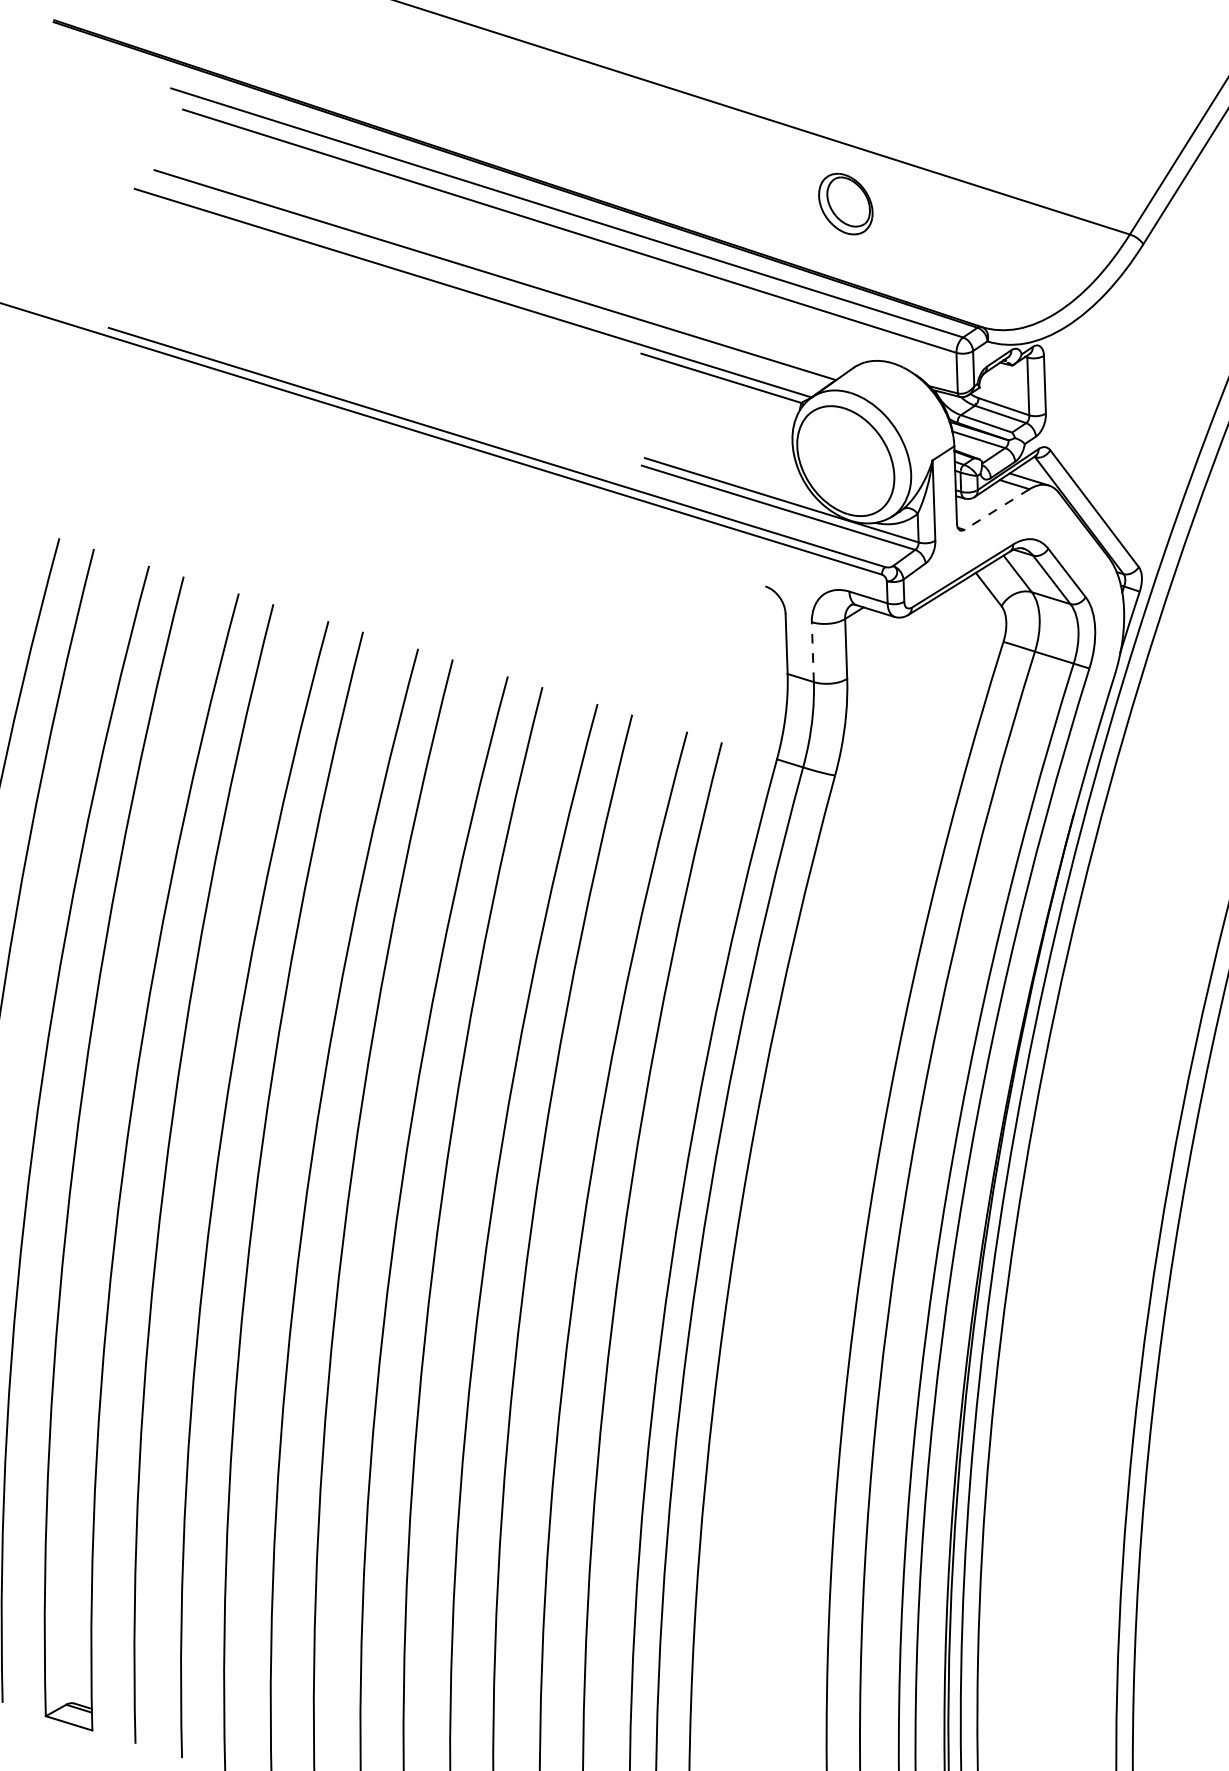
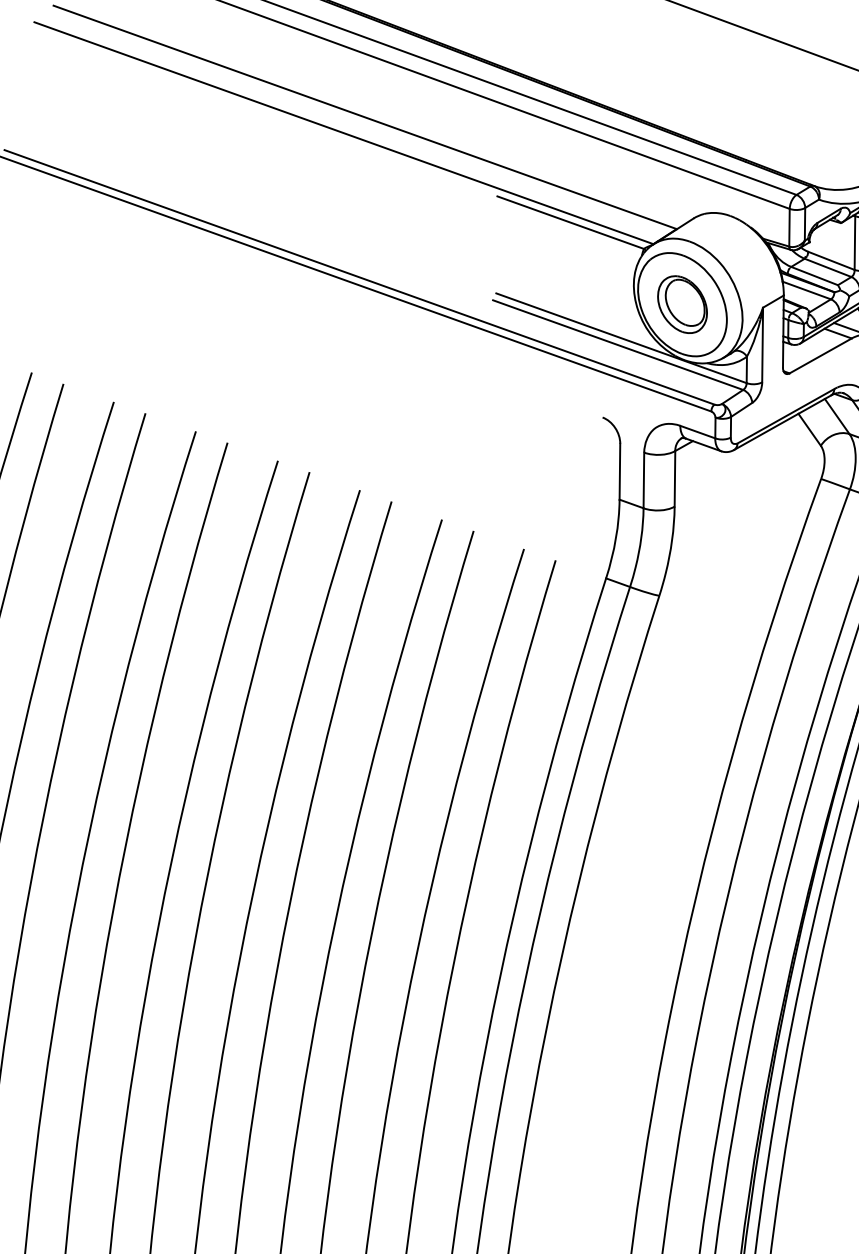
part: (845, 203) -> (682, 304), moved
line: (996, 509) -> (820, 355), dashed -> solid
line: (812, 652) -> (643, 480), dashed -> solid

